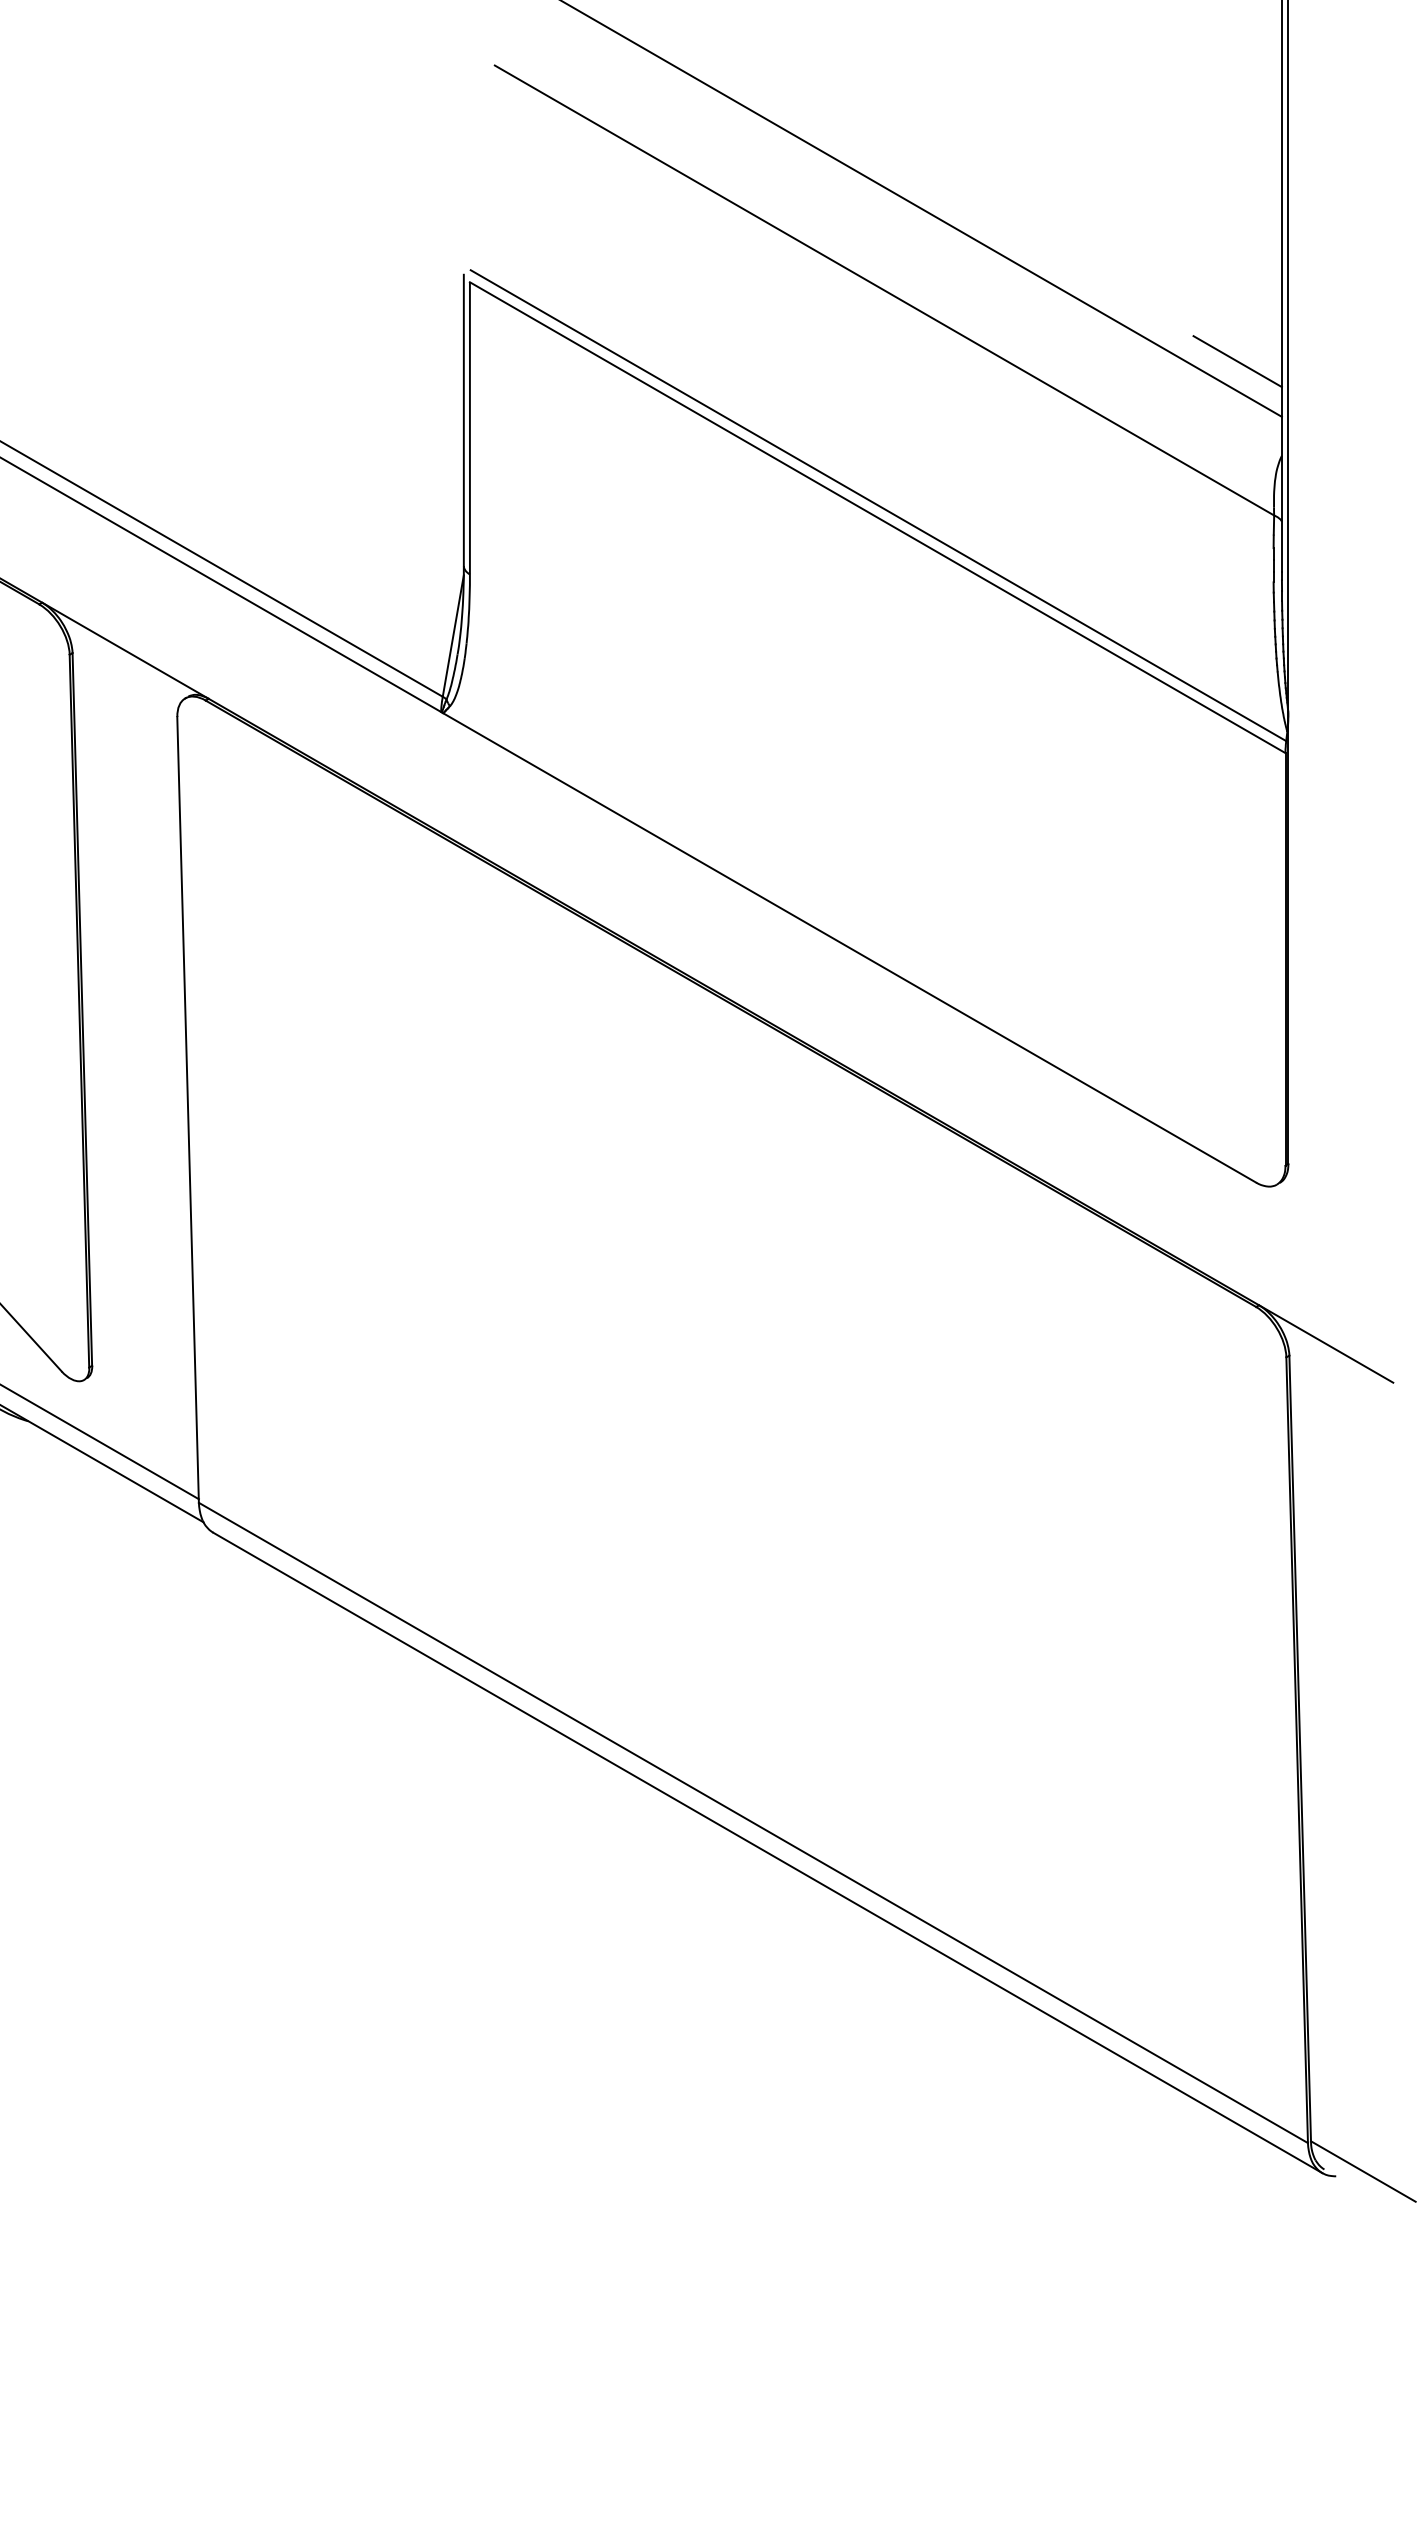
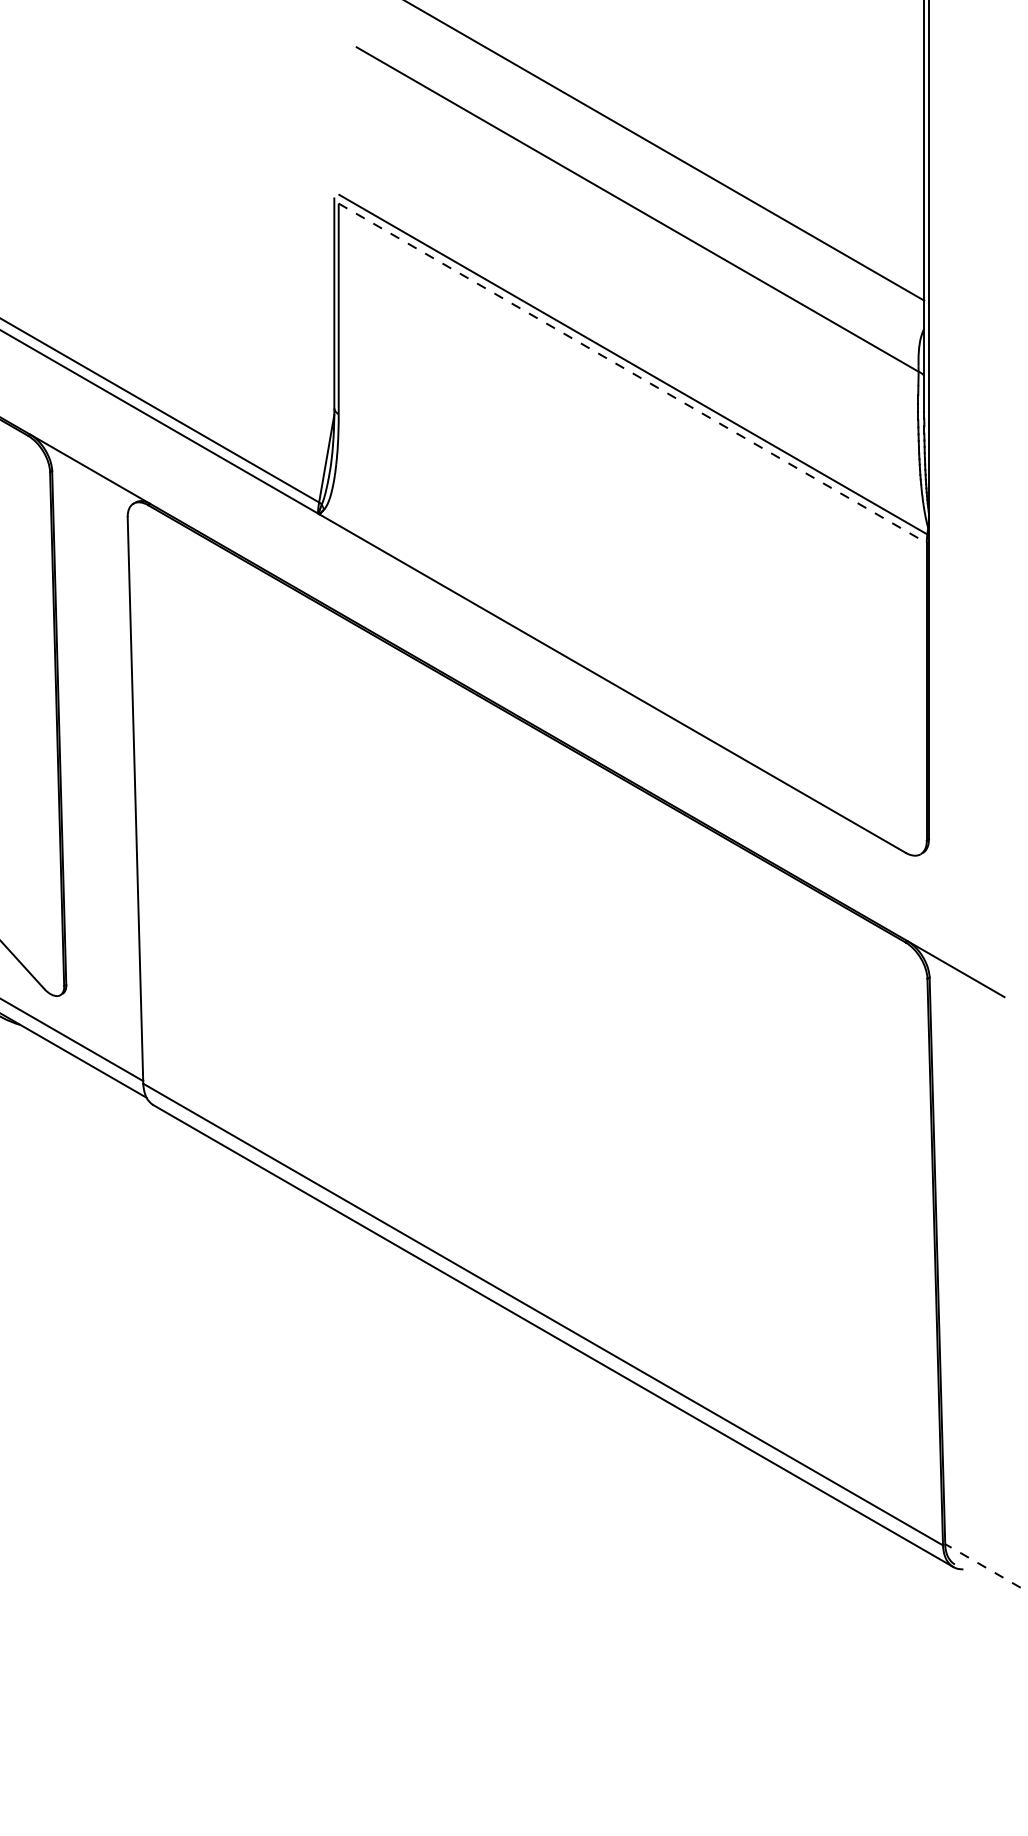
line: (1237, 361) -> (892, 260), removed
line: (877, 517) -> (632, 373), solid -> dashed
line: (1362, 2171) -> (982, 1565), solid -> dashed

